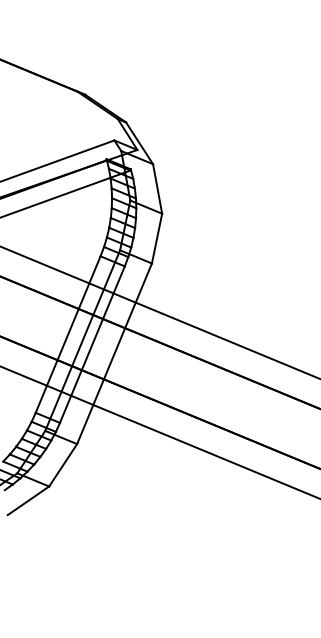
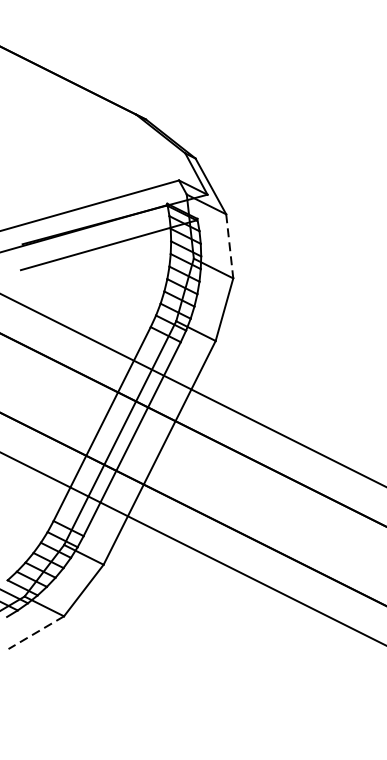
line: (157, 189) -> (229, 247), solid -> dashed
line: (28, 501) -> (36, 633), solid -> dashed

